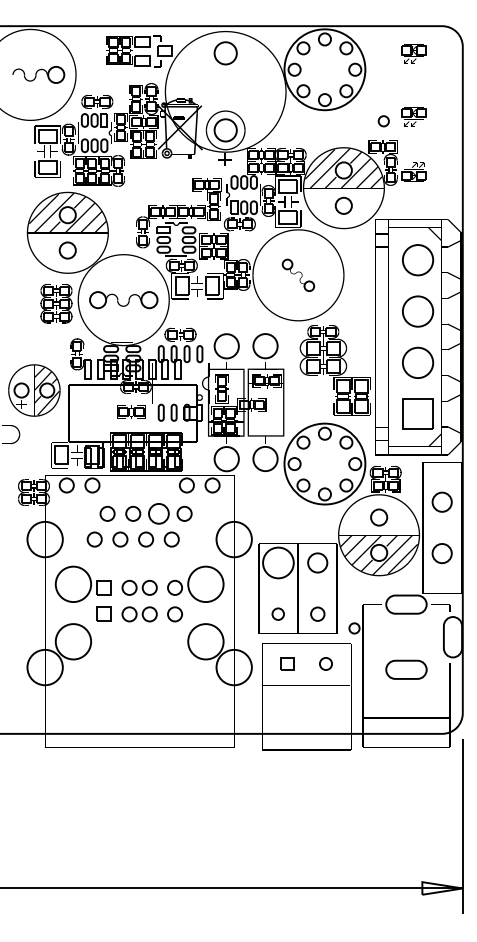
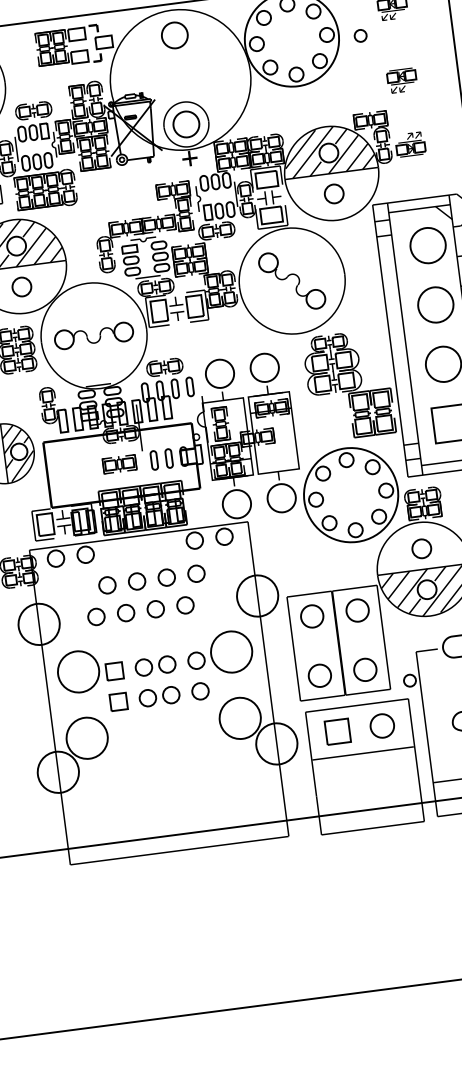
circle: (383, 121) -> (360, 36), moved
part: (298, 275) -> (292, 281), size x1.67
circle: (158, 513) -> (166, 577), size x0.71
circle: (278, 562) -> (312, 615), size x0.62
circle: (277, 613) -> (318, 674), size x1.67
circle: (317, 613) -> (364, 668), size x1.43
part: (287, 663) -> (337, 731), size x1.67
circle: (325, 663) -> (381, 725), size x1.67

